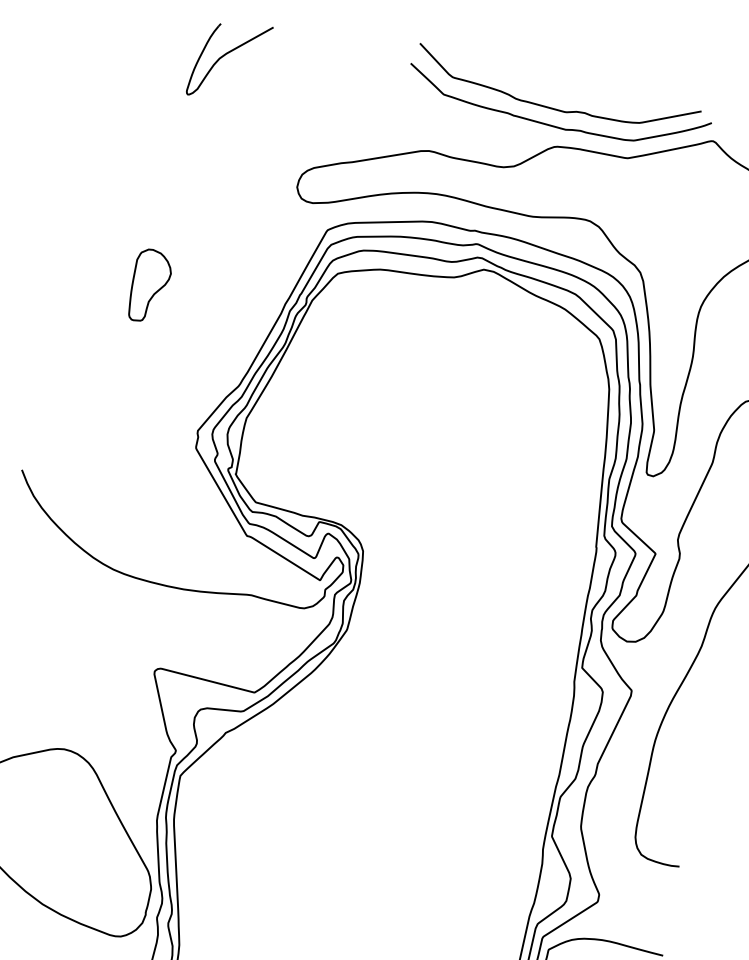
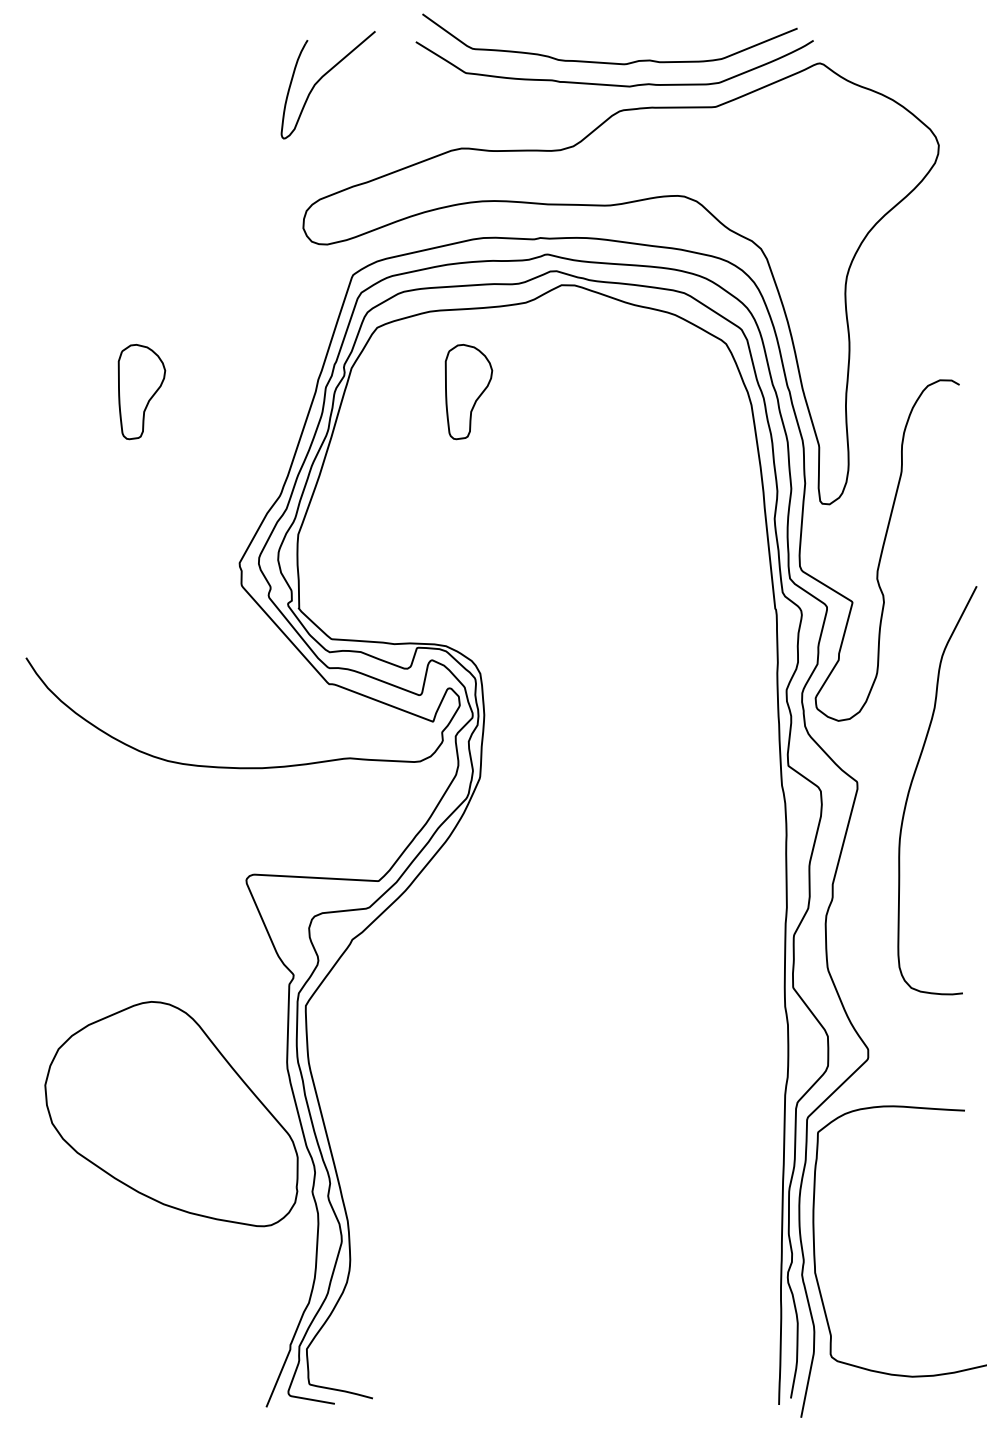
part: (225, 55) -> (321, 79), moved
part: (397, 336) -> (468, 392), added

